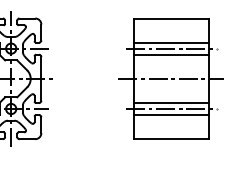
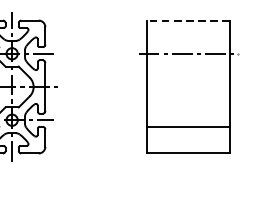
line: (171, 18) -> (188, 20), solid -> dashed
line: (170, 42) -> (187, 46), removed
line: (170, 54) -> (187, 60), removed
line: (171, 78) -> (188, 86), removed
line: (170, 103) -> (187, 114), removed
line: (171, 109) -> (188, 120), removed

